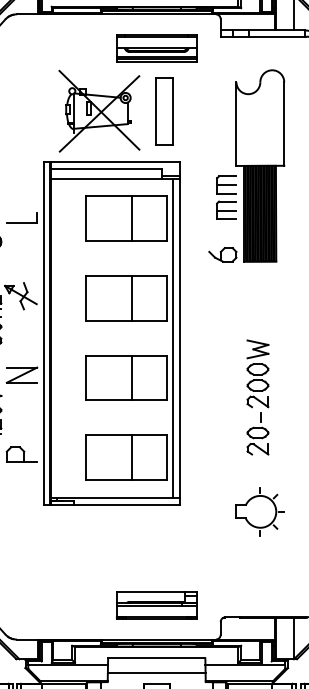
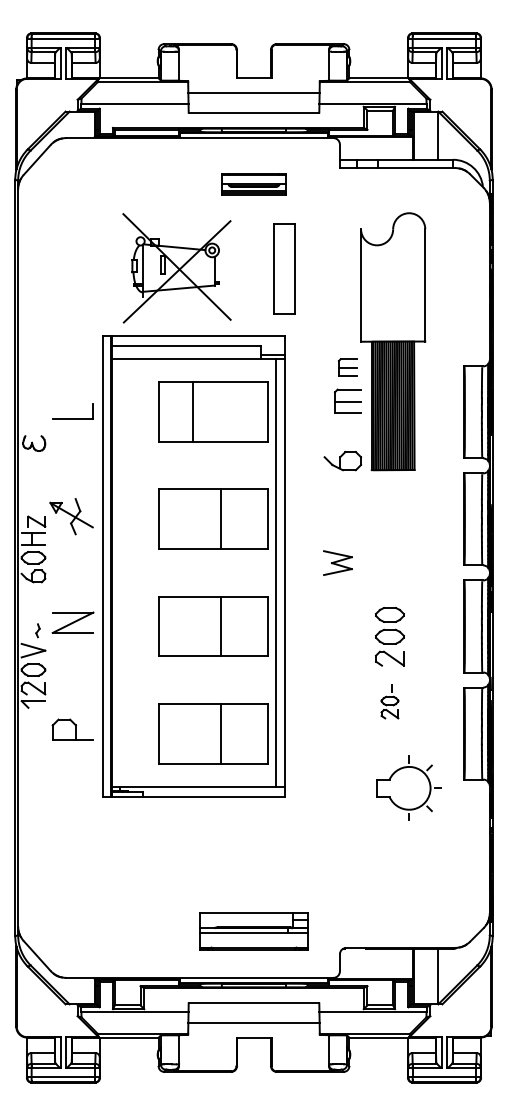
part: (156, 48) -> (253, 184), size x0.6
part: (164, 111) -> (284, 268), moved
part: (226, 184) -> (347, 366), size x0.7
line: (131, 218) -> (192, 412), moved
part: (257, 348) -> (337, 562), moved
part: (257, 433) -> (389, 701), size x0.6
part: (259, 511) -> (408, 787), moved

